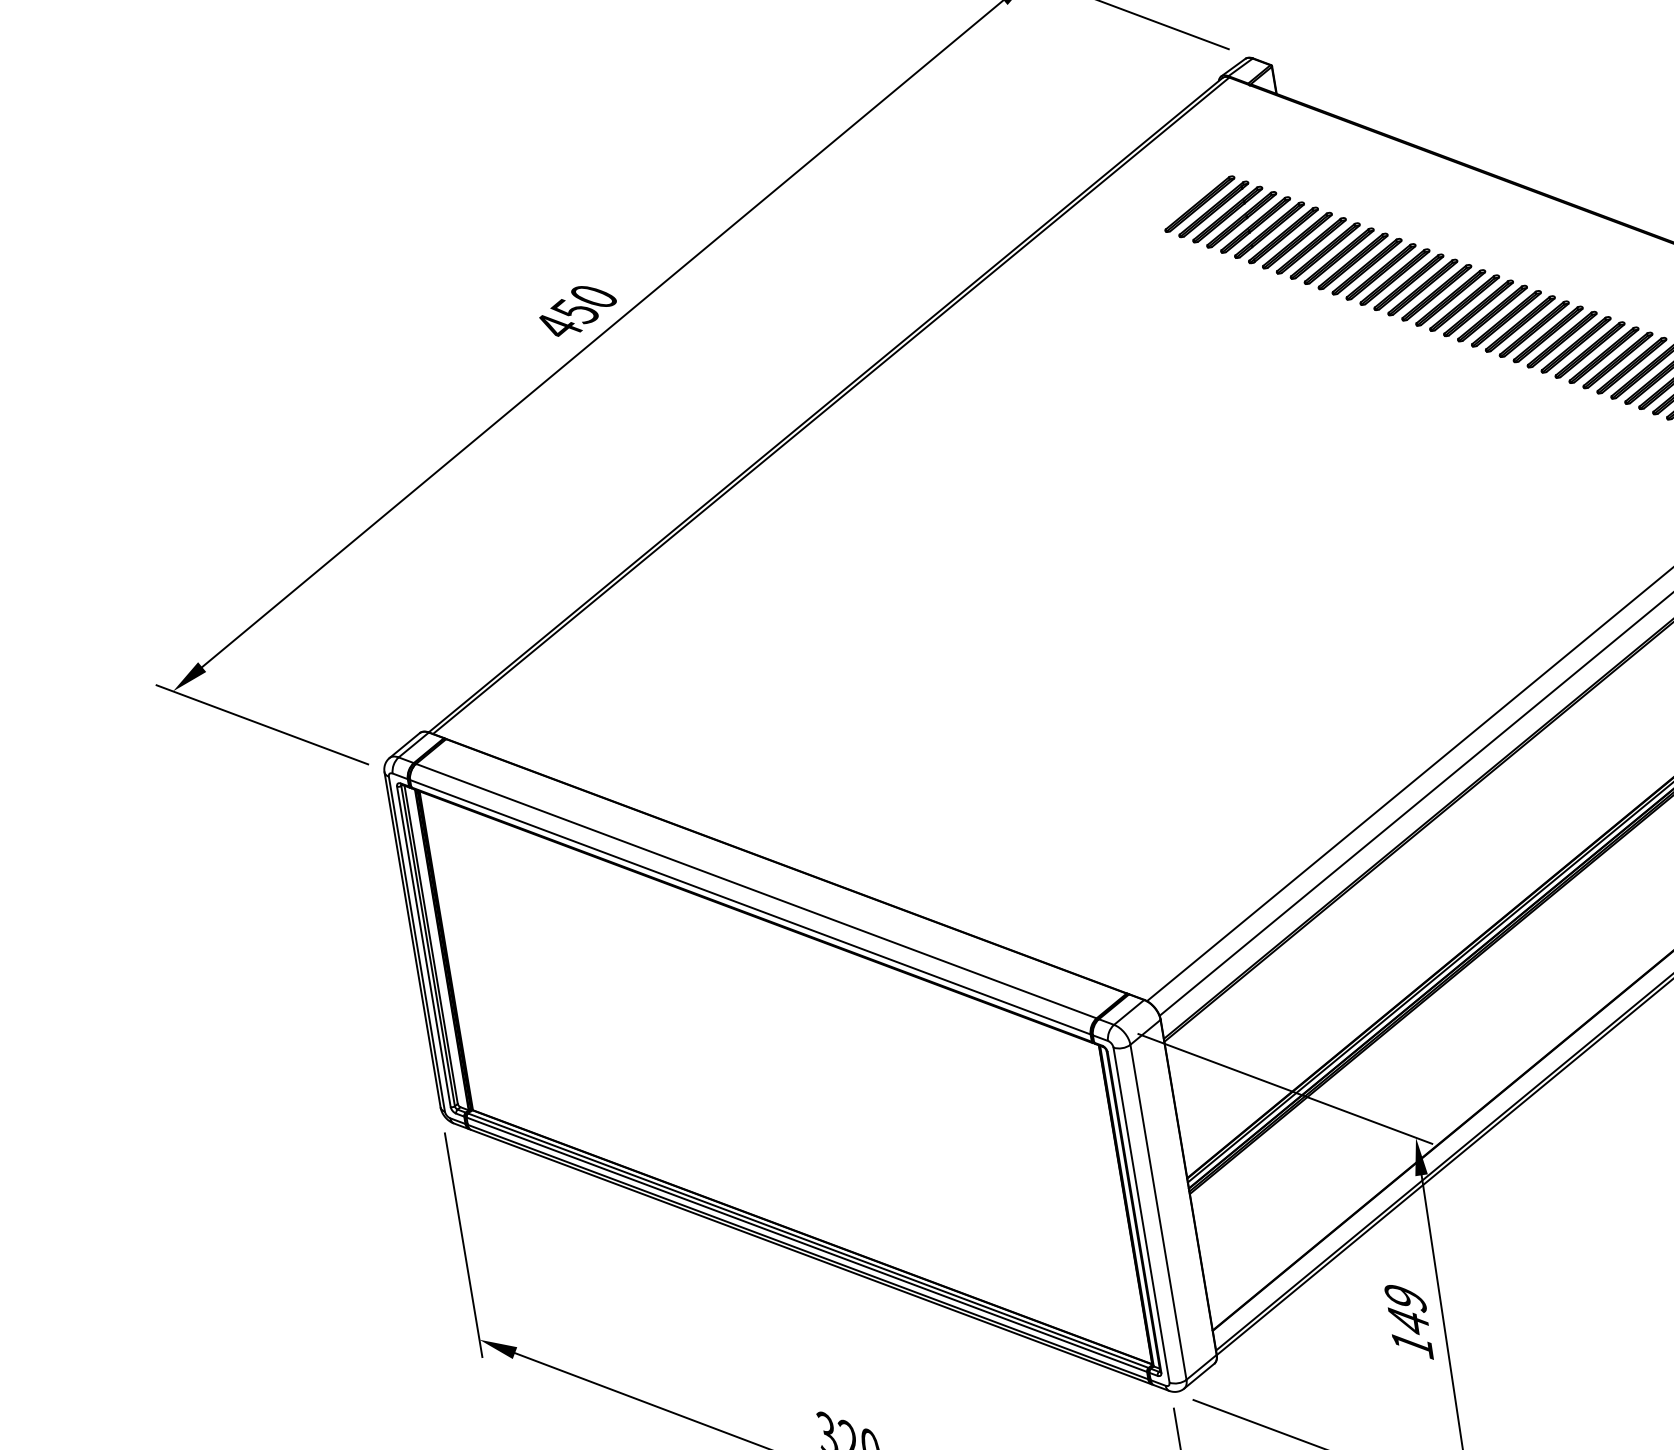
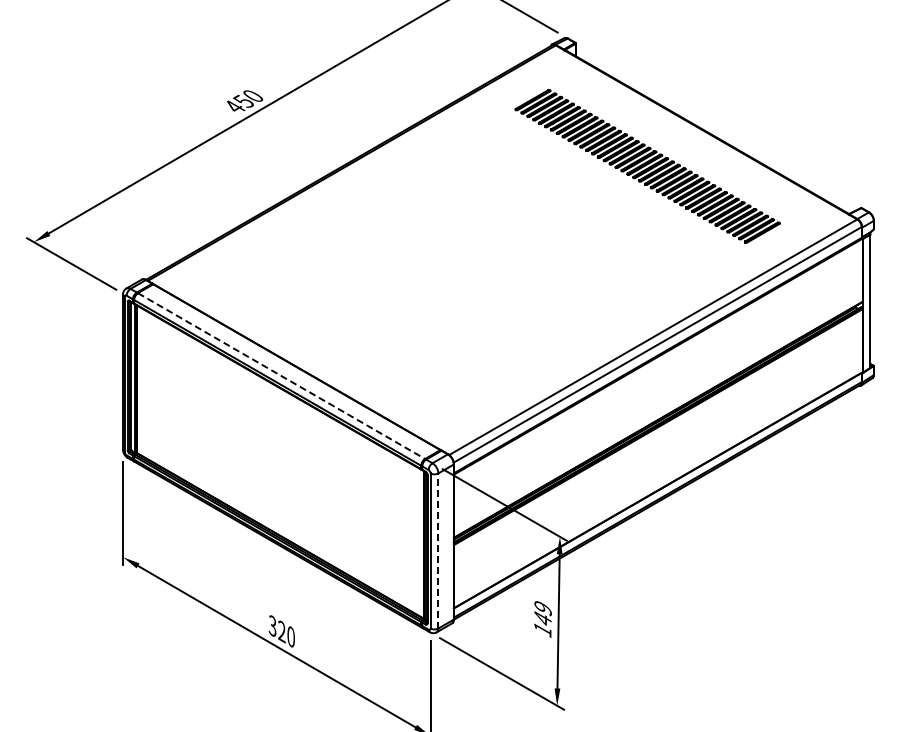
line: (756, 892) -> (281, 376), solid -> dashed
line: (1158, 1211) -> (438, 550), solid -> dashed

